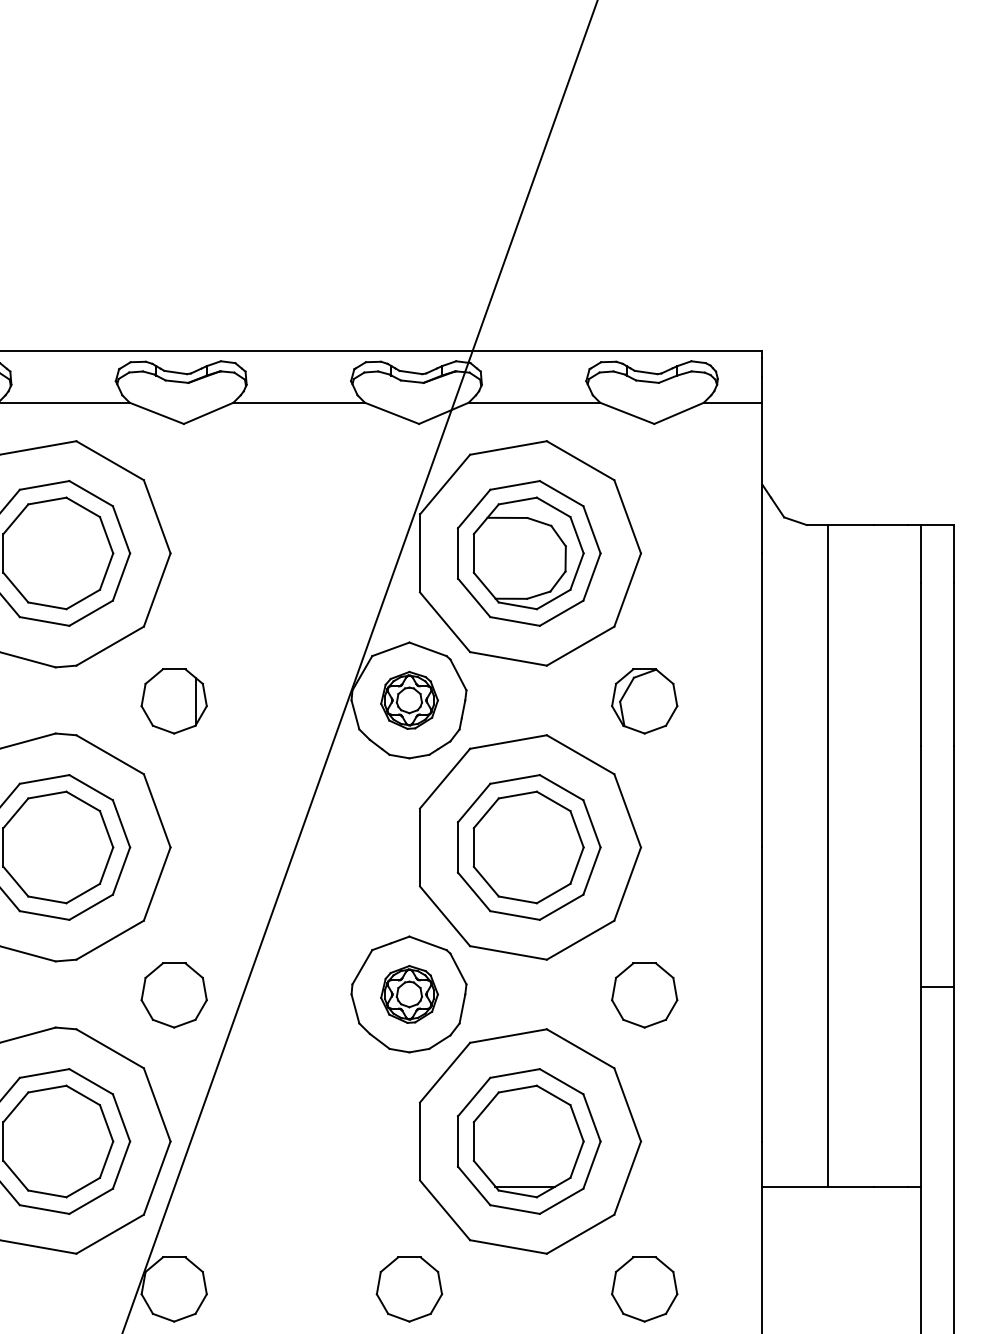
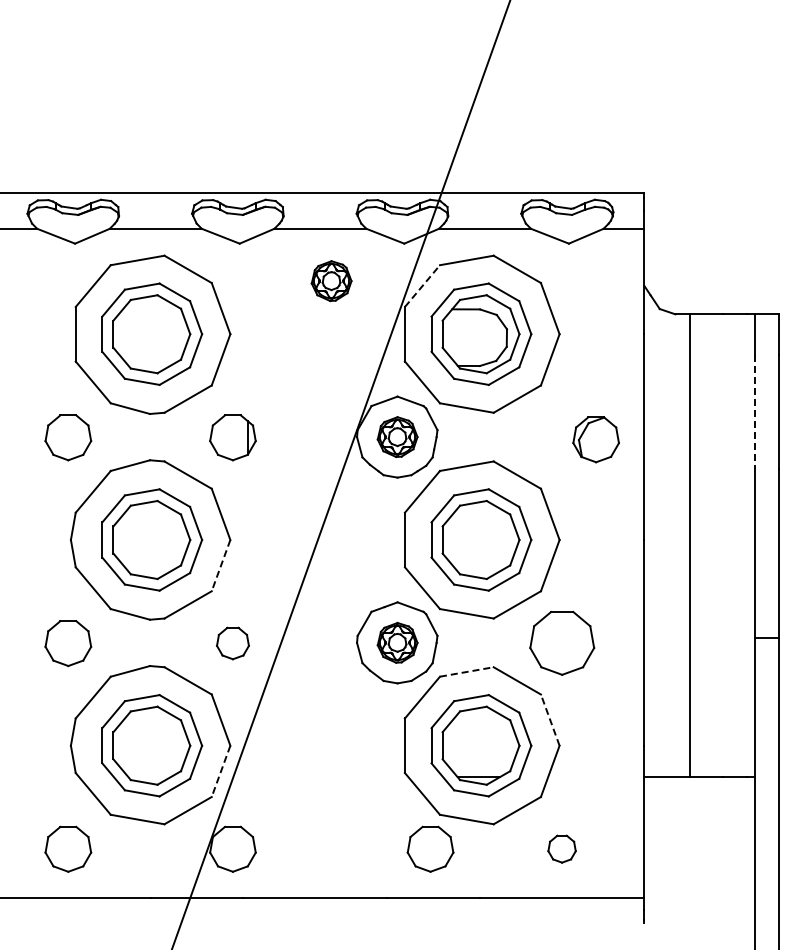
part: (315, 476) -> (331, 280), added
line: (445, 483) -> (422, 285), solid -> dashed
line: (920, 665) -> (755, 412), solid -> dashed
part: (643, 700) -> (595, 439), moved
line: (156, 885) -> (220, 566), solid -> dashed
part: (173, 995) -> (232, 643), size x0.7
part: (643, 995) -> (561, 643), size x1.4
line: (509, 1035) -> (467, 671), solid -> dashed
line: (628, 1103) -> (550, 719), solid -> dashed
line: (156, 1178) -> (220, 771), solid -> dashed
part: (409, 1288) -> (430, 848), moved
part: (643, 1288) -> (561, 848), size x0.6

